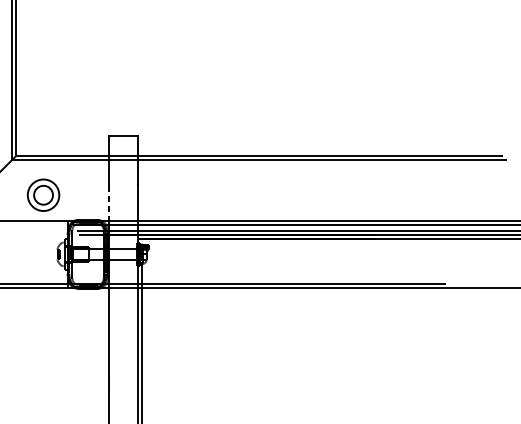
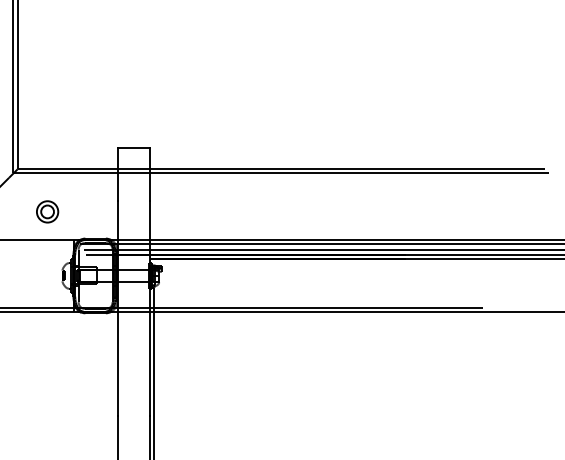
part: (43, 194) -> (47, 211), size x0.62
line: (109, 204) -> (118, 221), dashed -> solid

